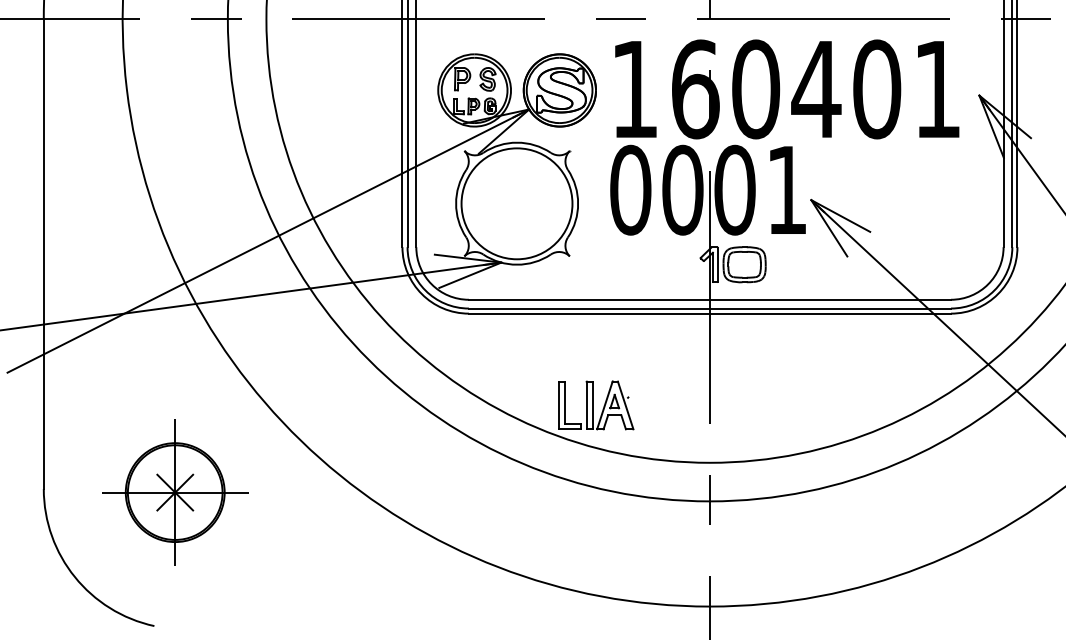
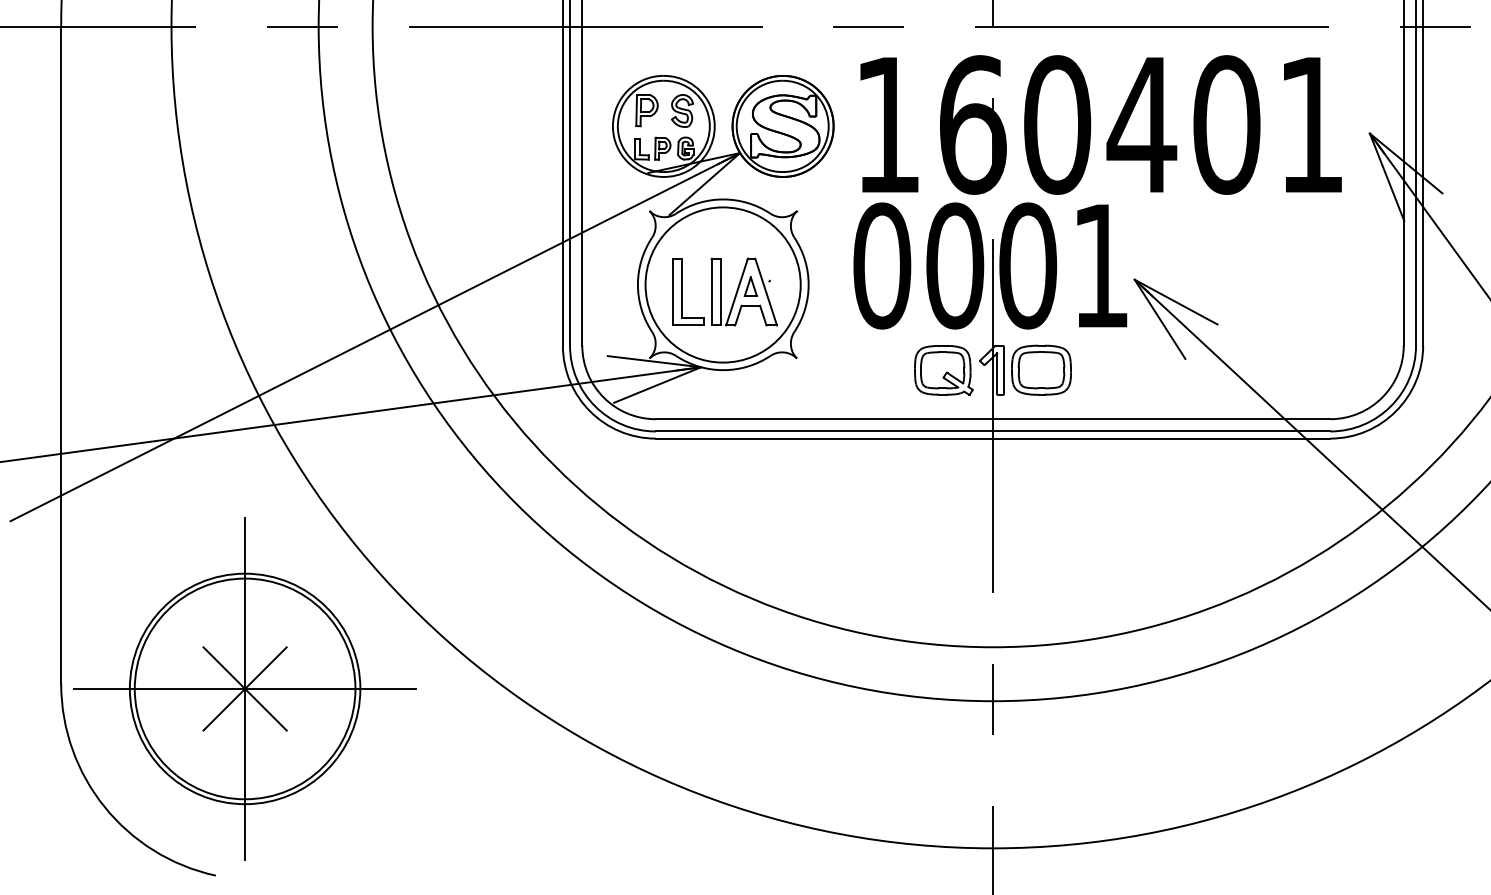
part: (674, 264) -> (943, 370), added
part: (595, 405) -> (724, 291), moved
part: (174, 492) -> (244, 688), size x1.67

